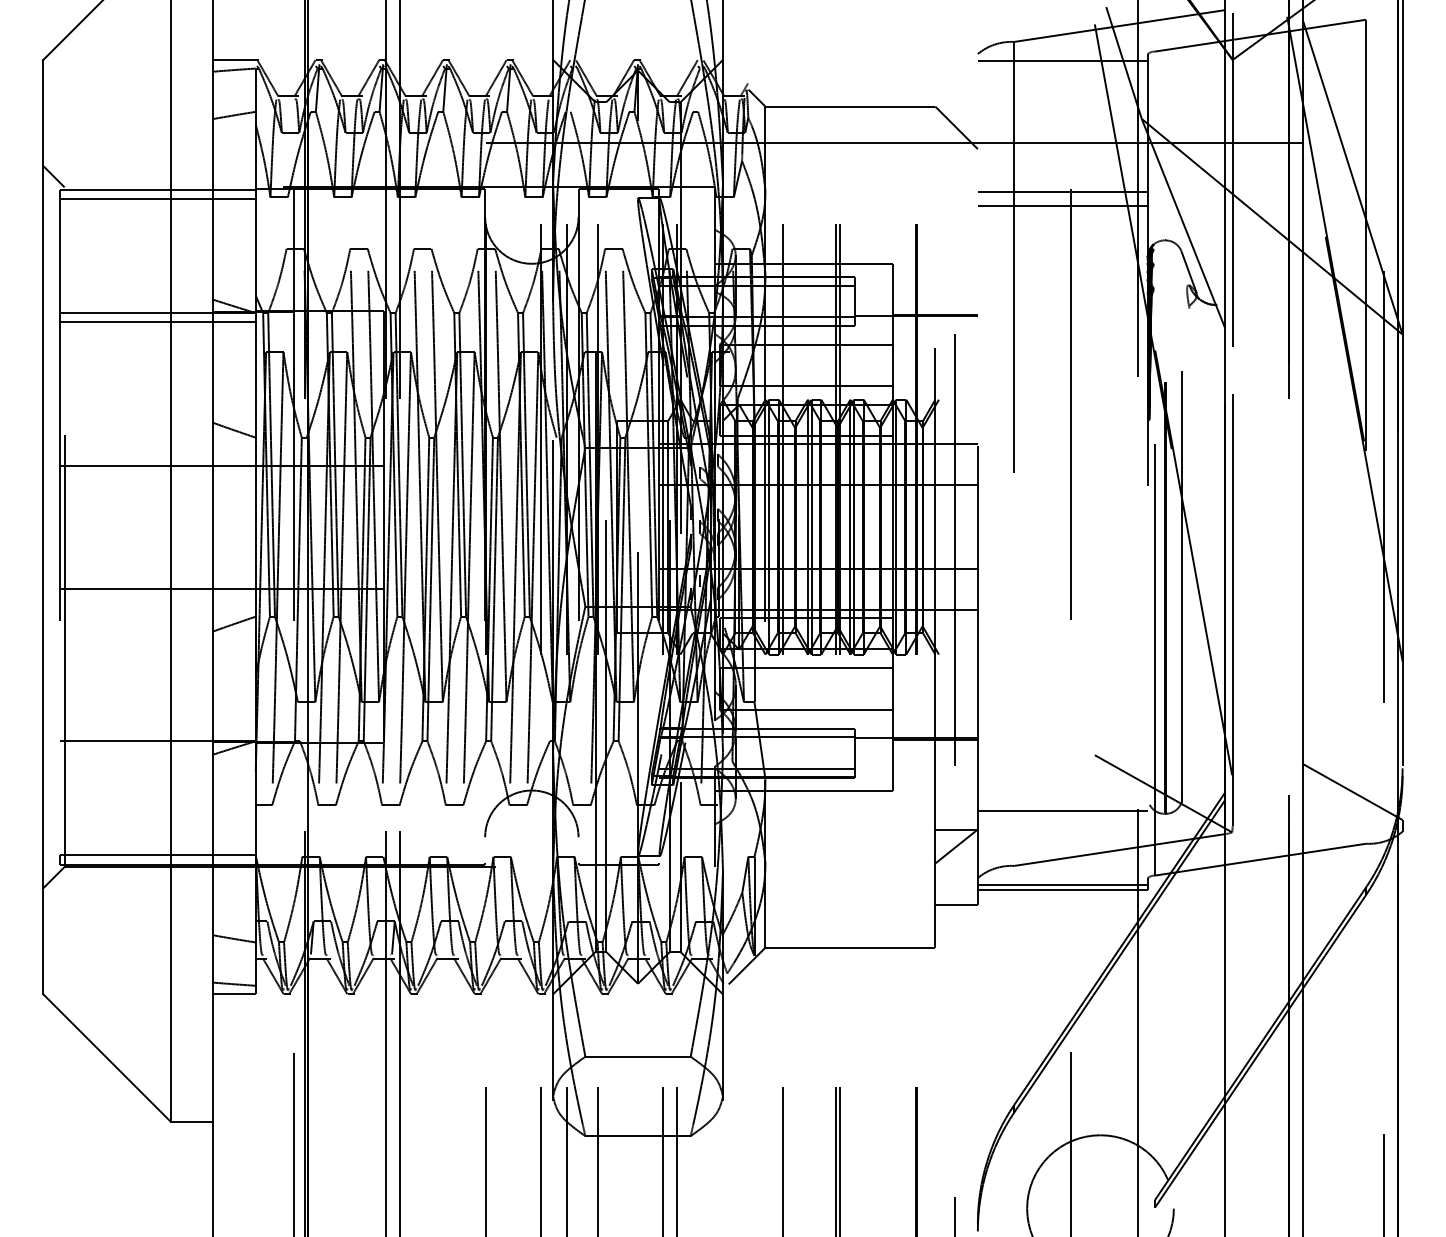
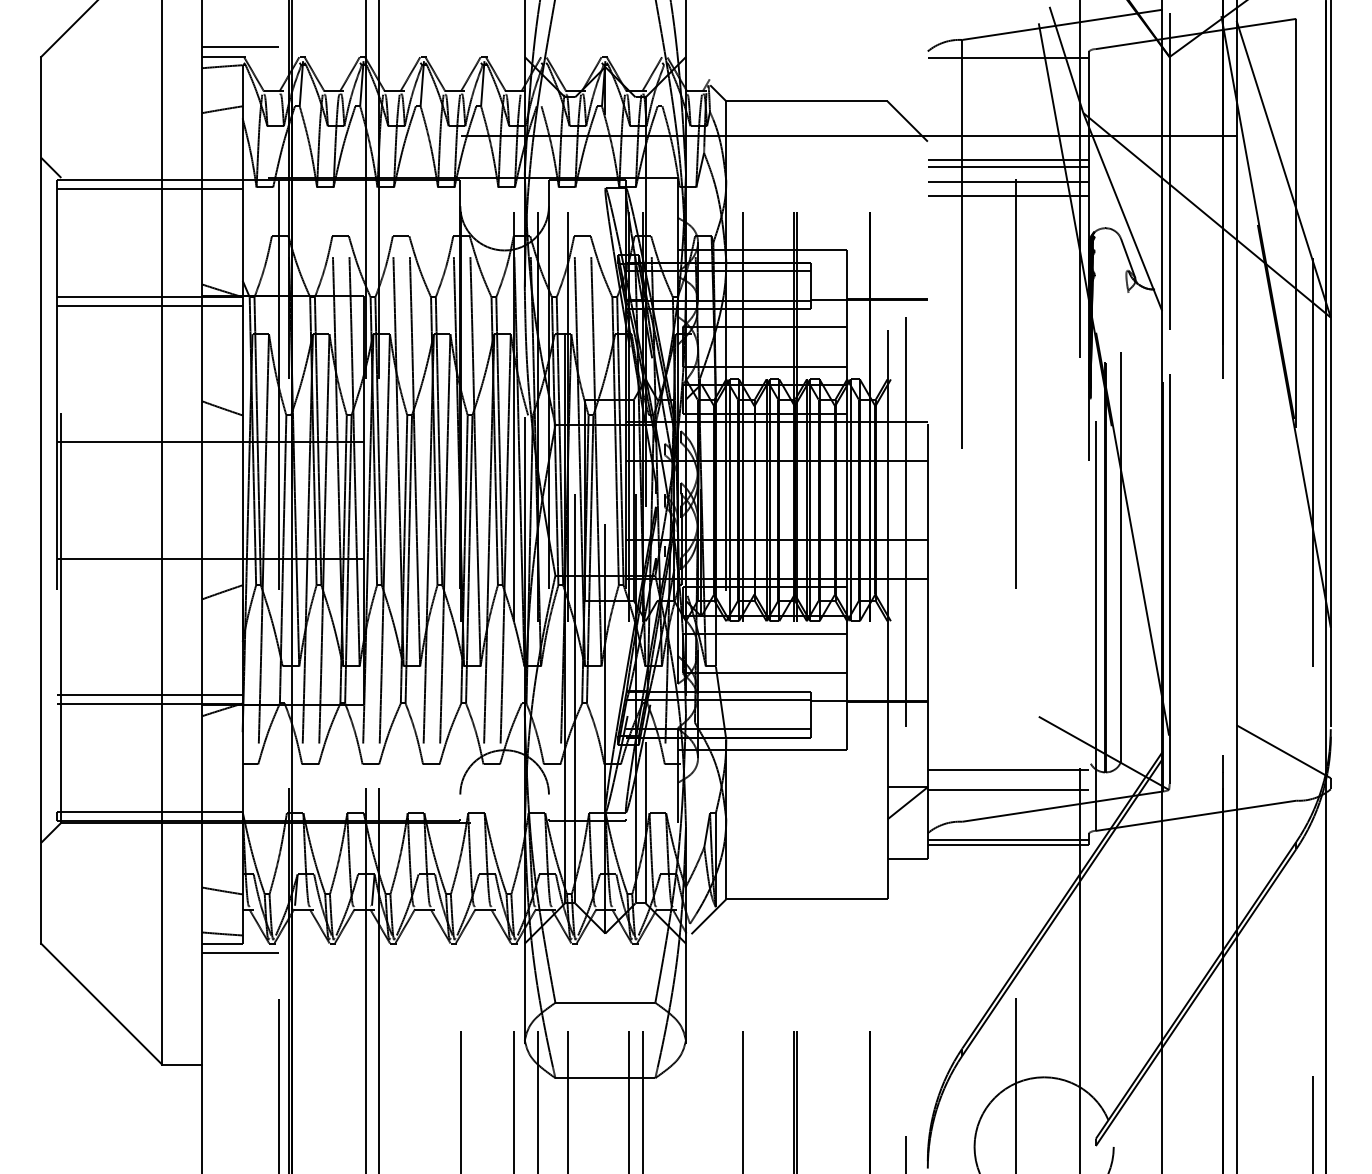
line: (253, 49) -> (240, 47), added
line: (1062, 168) -> (1008, 160), added
line: (1062, 176) -> (1008, 167), added
line: (157, 731) -> (149, 694), added
line: (1062, 832) -> (1008, 790), added
line: (253, 1004) -> (240, 953), added

